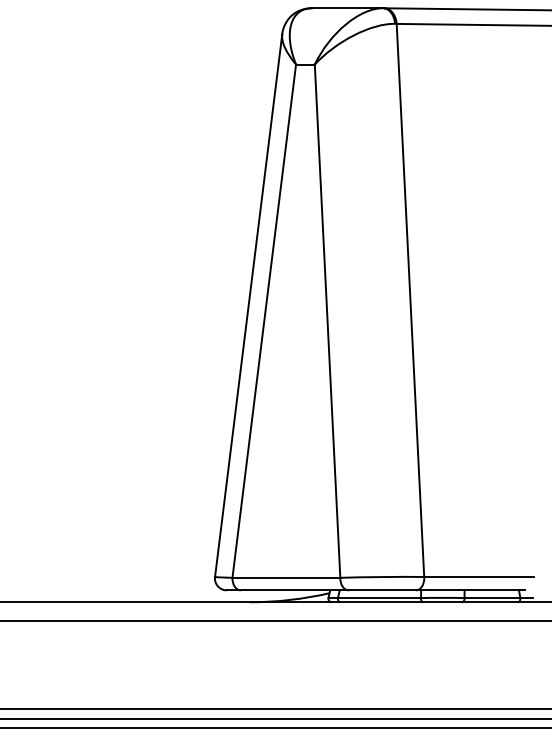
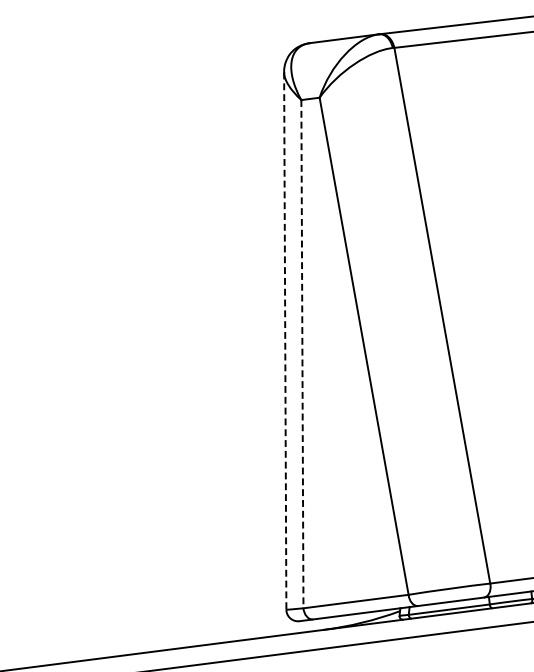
line: (248, 306) -> (285, 341), solid -> dashed
line: (264, 321) -> (302, 354), solid -> dashed

